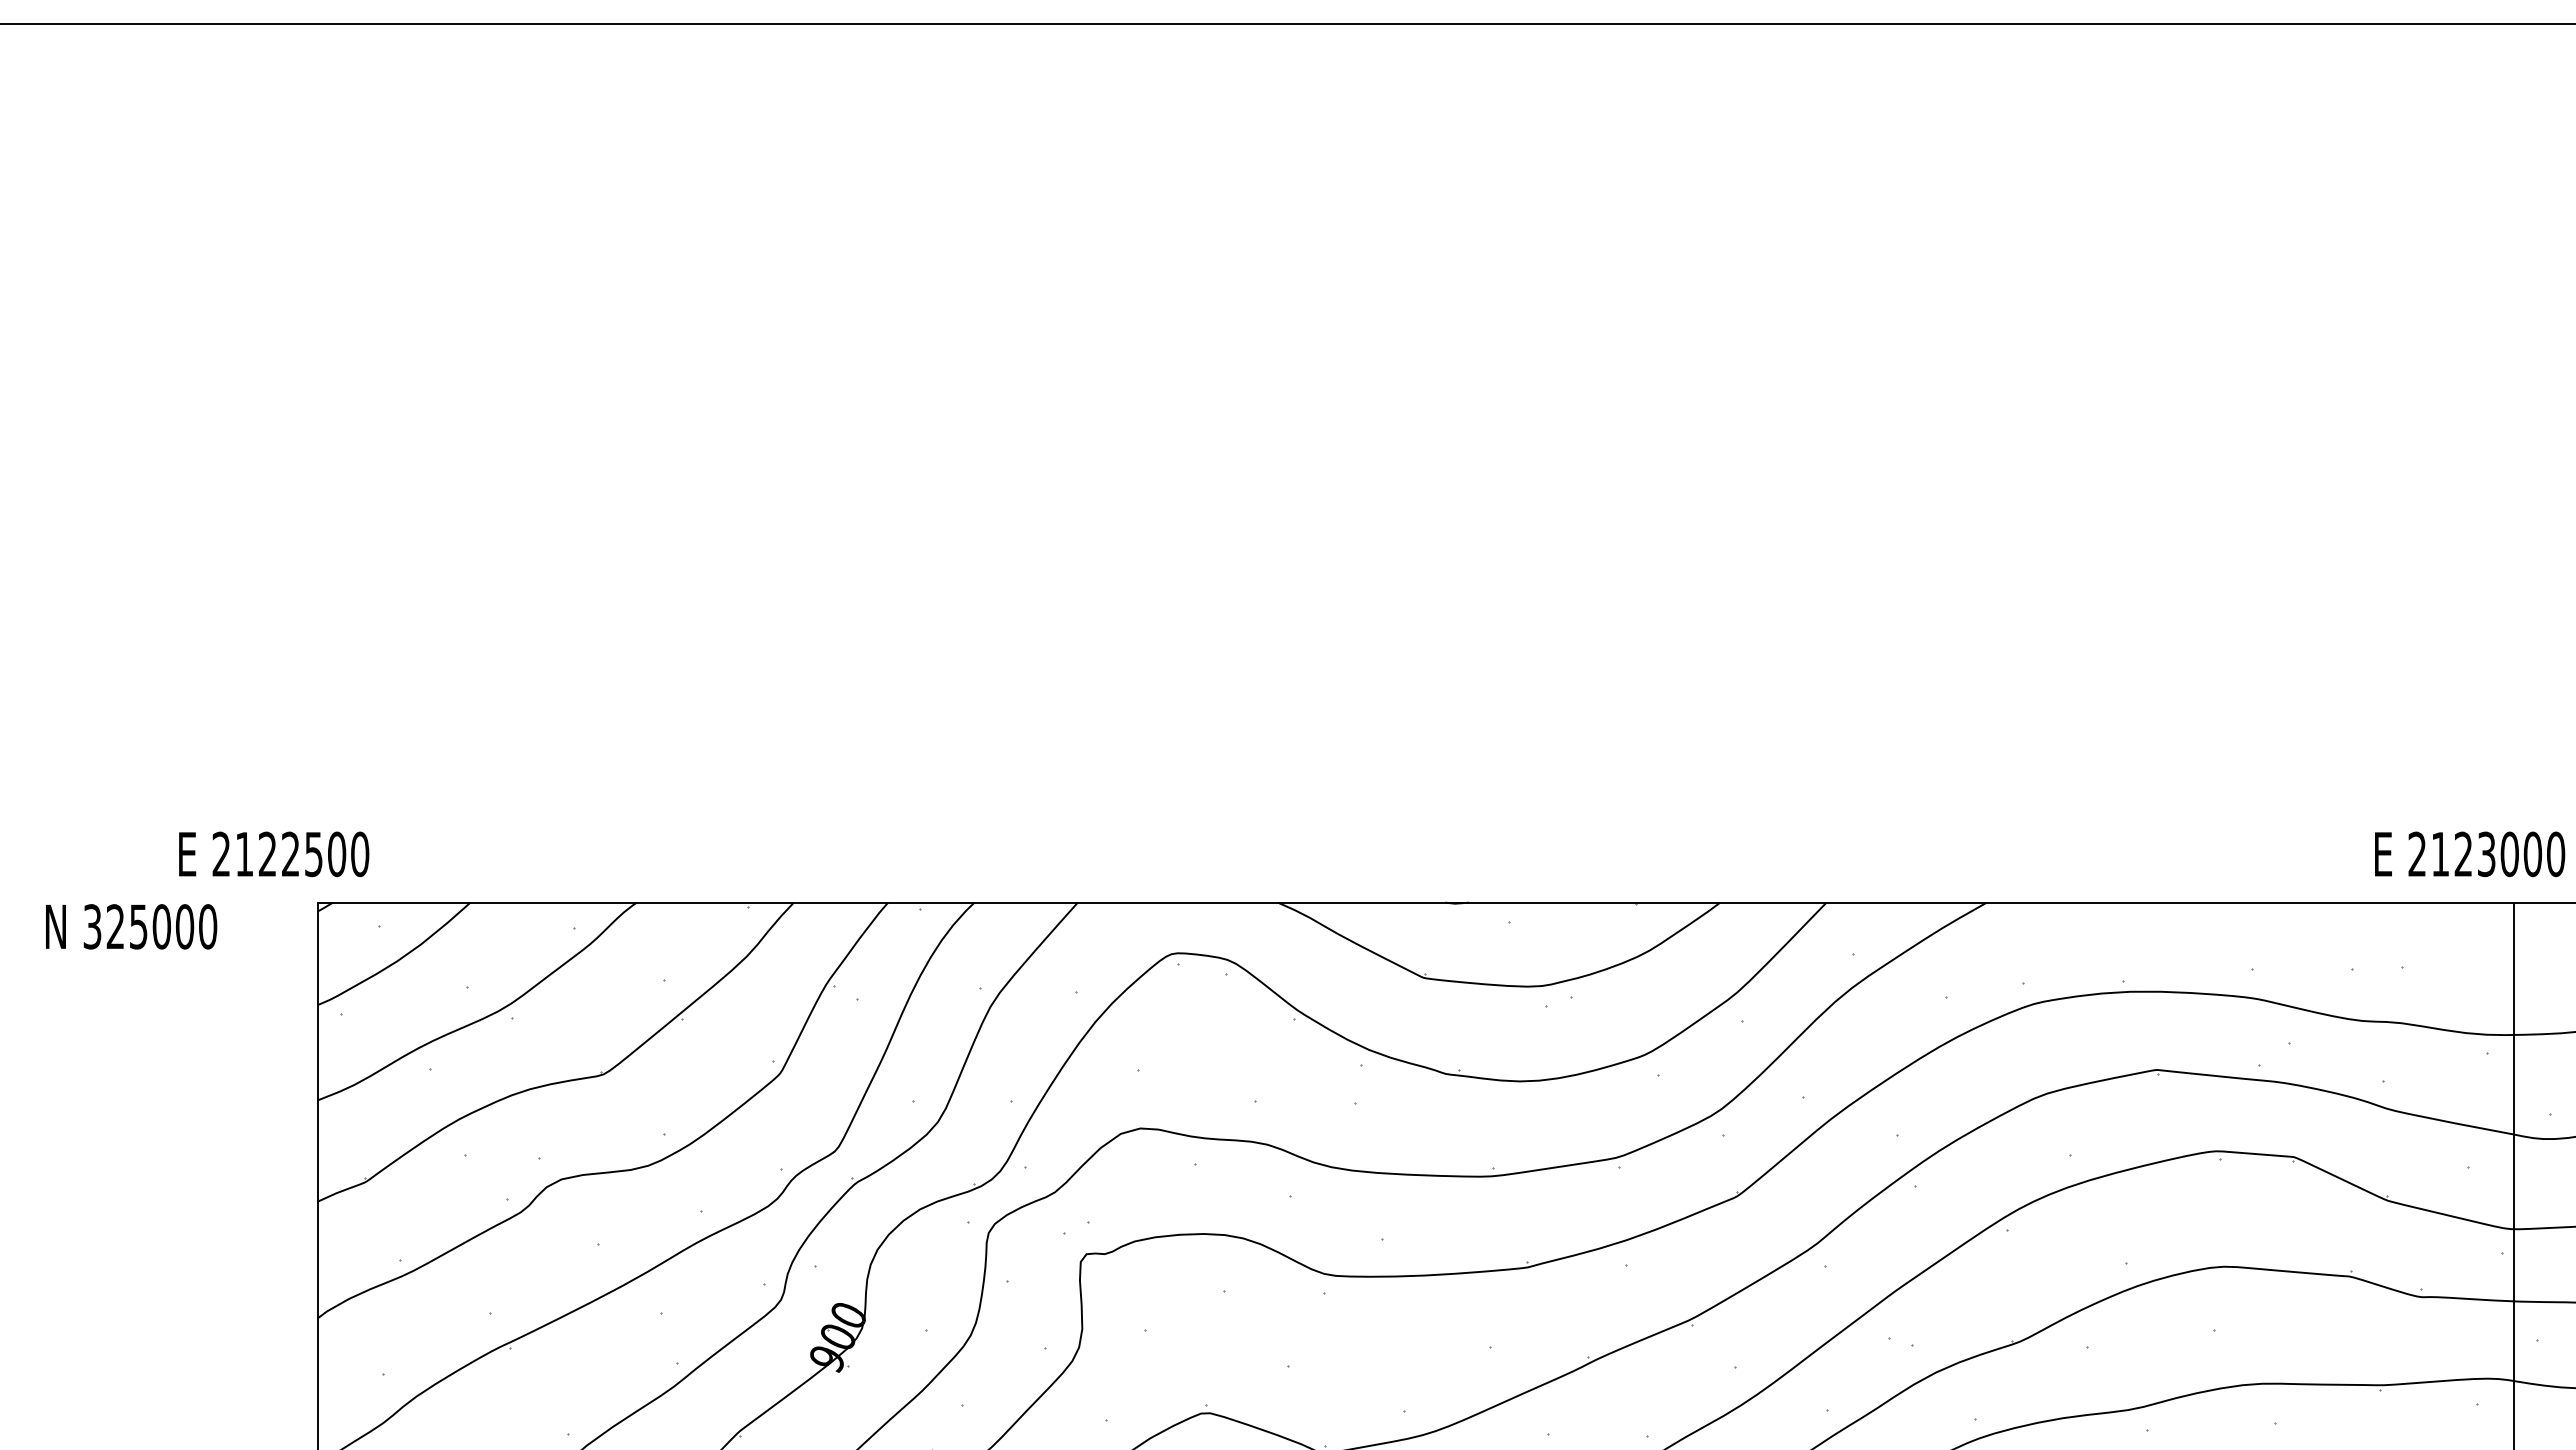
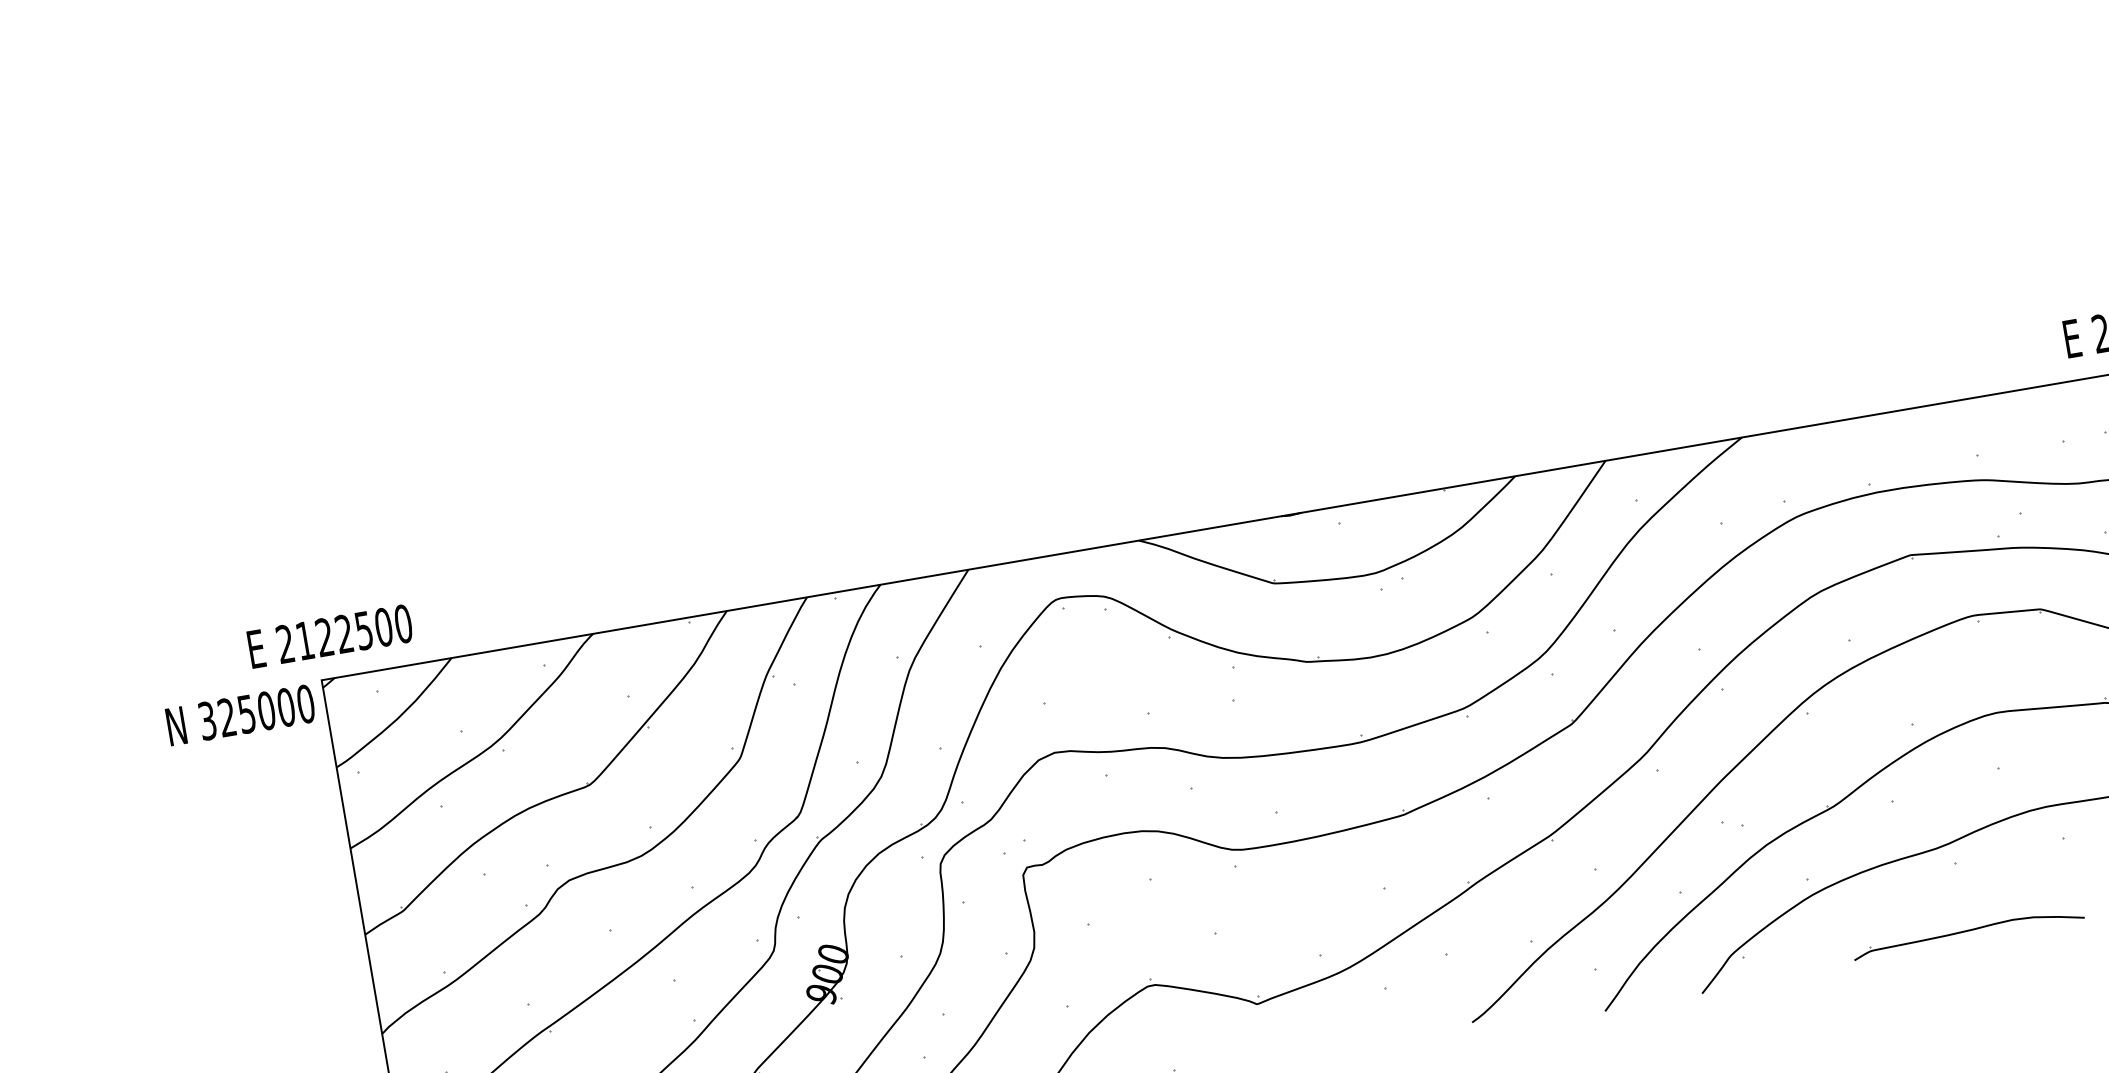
text: (274, 854) -> (330, 636), moved
text: (131, 926) -> (240, 714), moved

